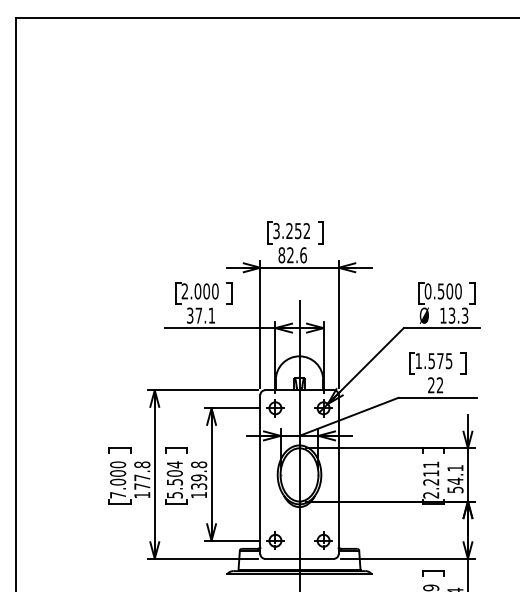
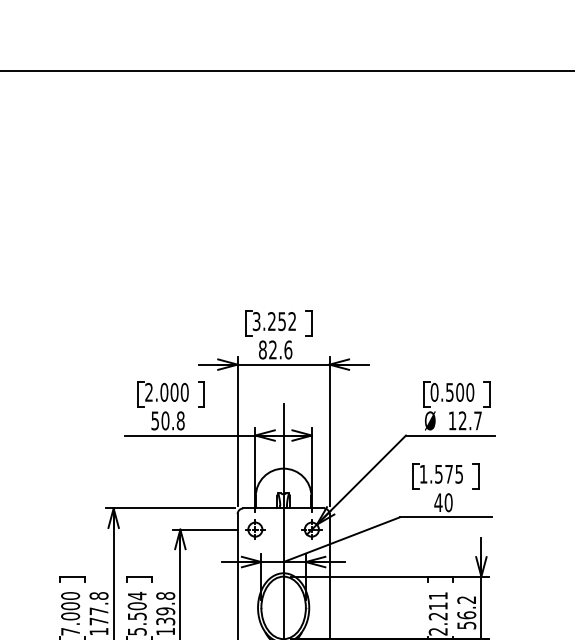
text: (201, 315) -> (168, 420), 37.1 -> 50.8
text: (458, 315) -> (470, 420), 13.3 -> 12.7
text: (435, 385) -> (443, 502), 22 -> 40
text: (455, 474) -> (466, 607), 54.1 -> 56.2

